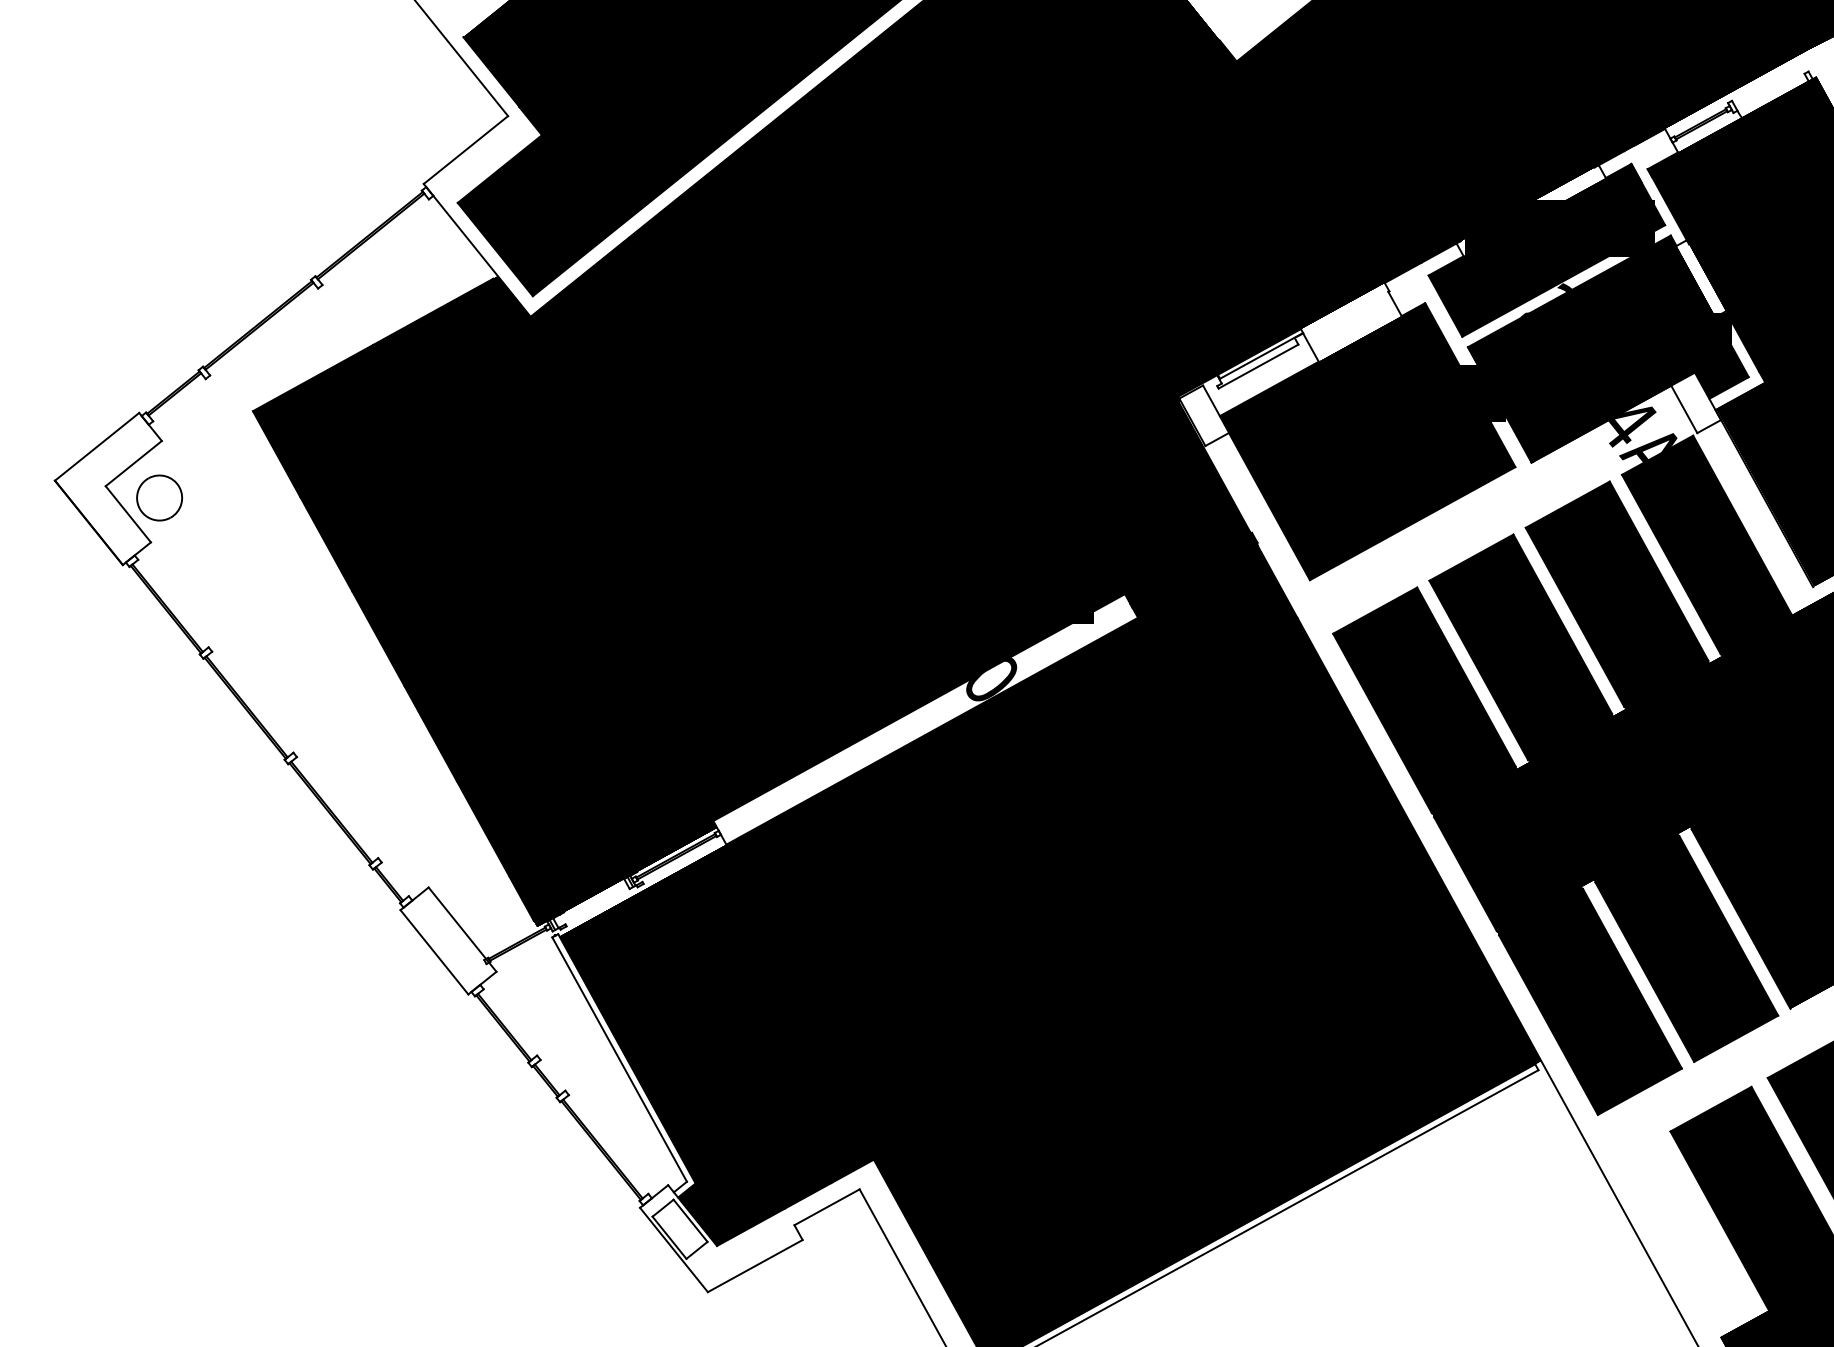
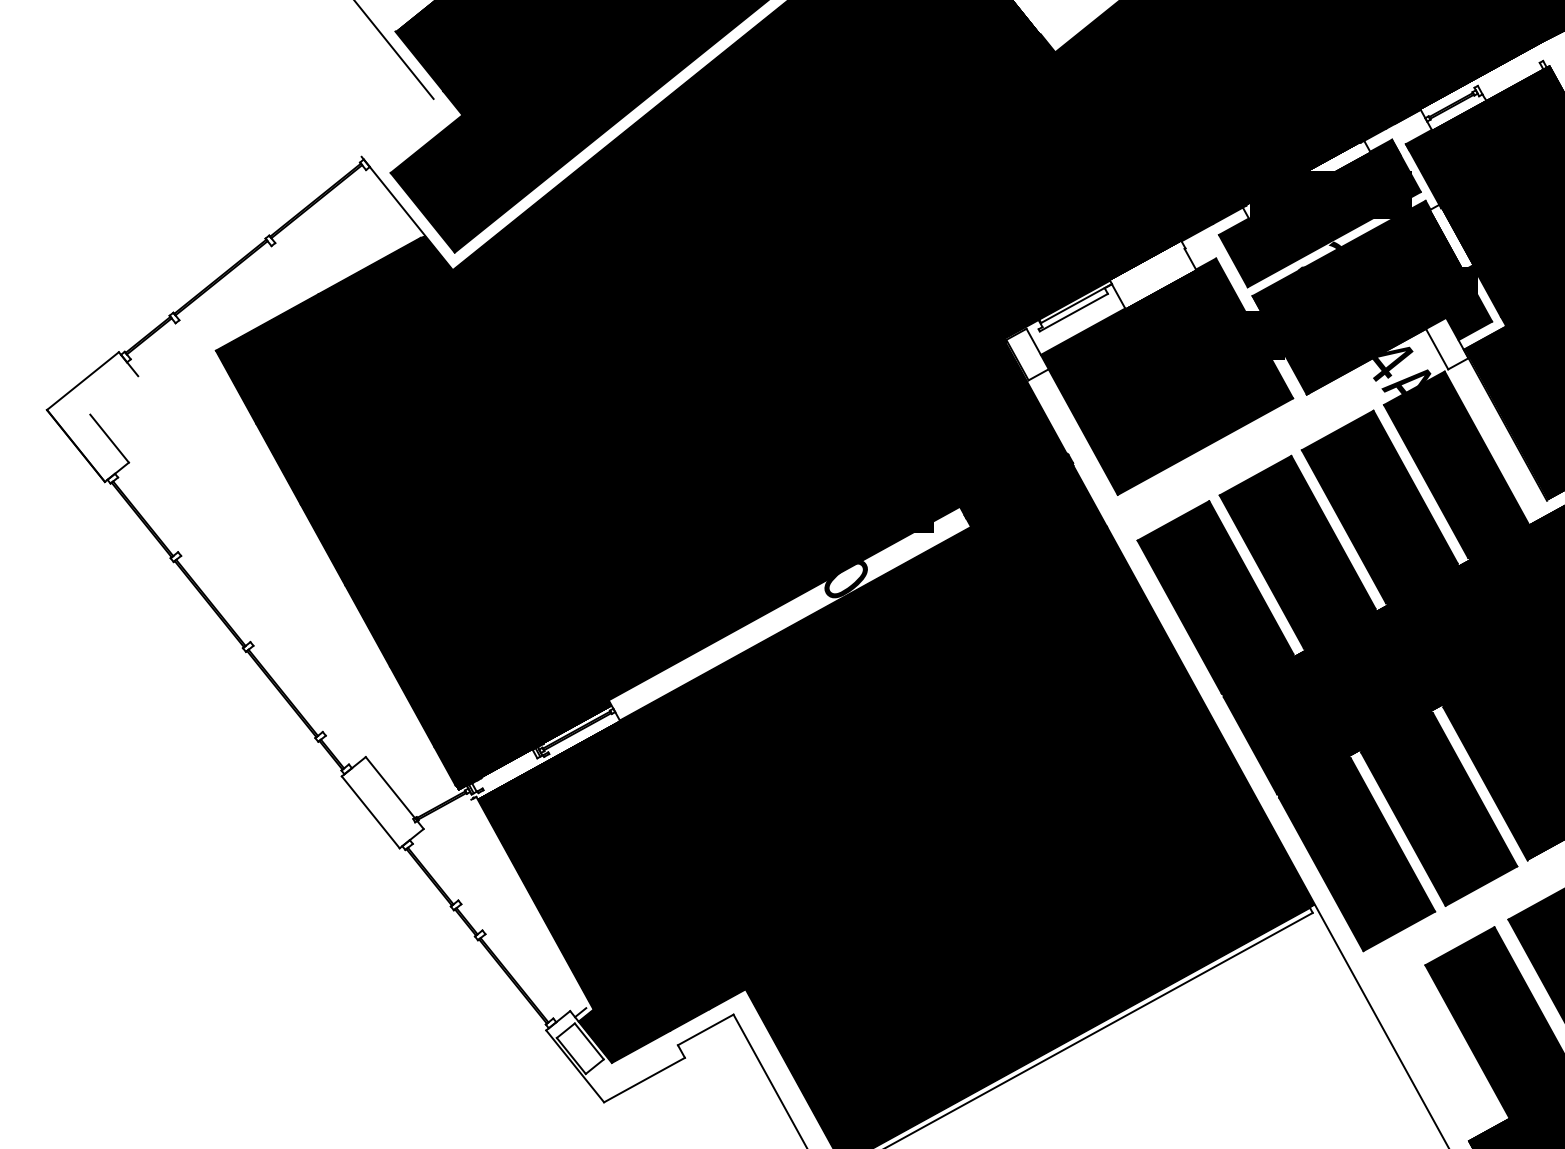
line: (465, 150) -> (397, 128), removed
line: (133, 463) -> (114, 395), removed
part: (159, 497) -> (136, 424), removed
line: (619, 1059) -> (528, 903), removed

